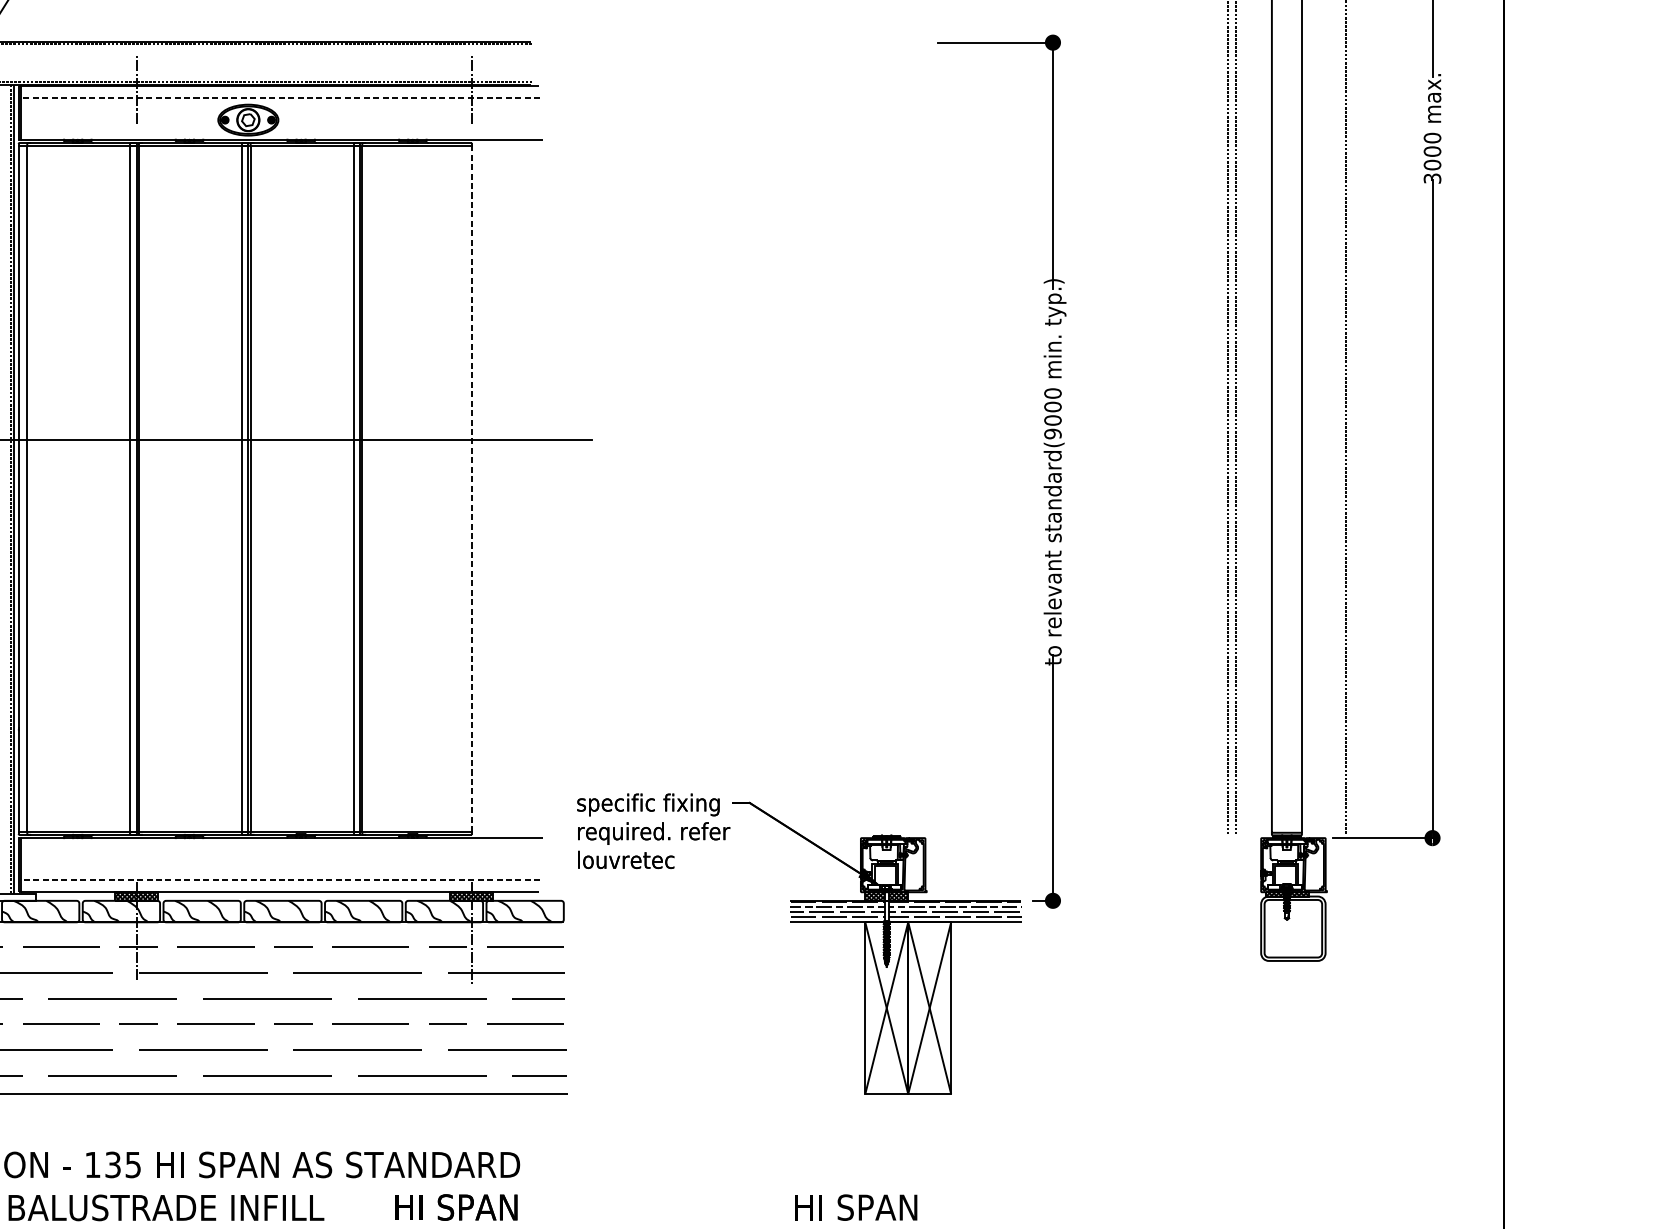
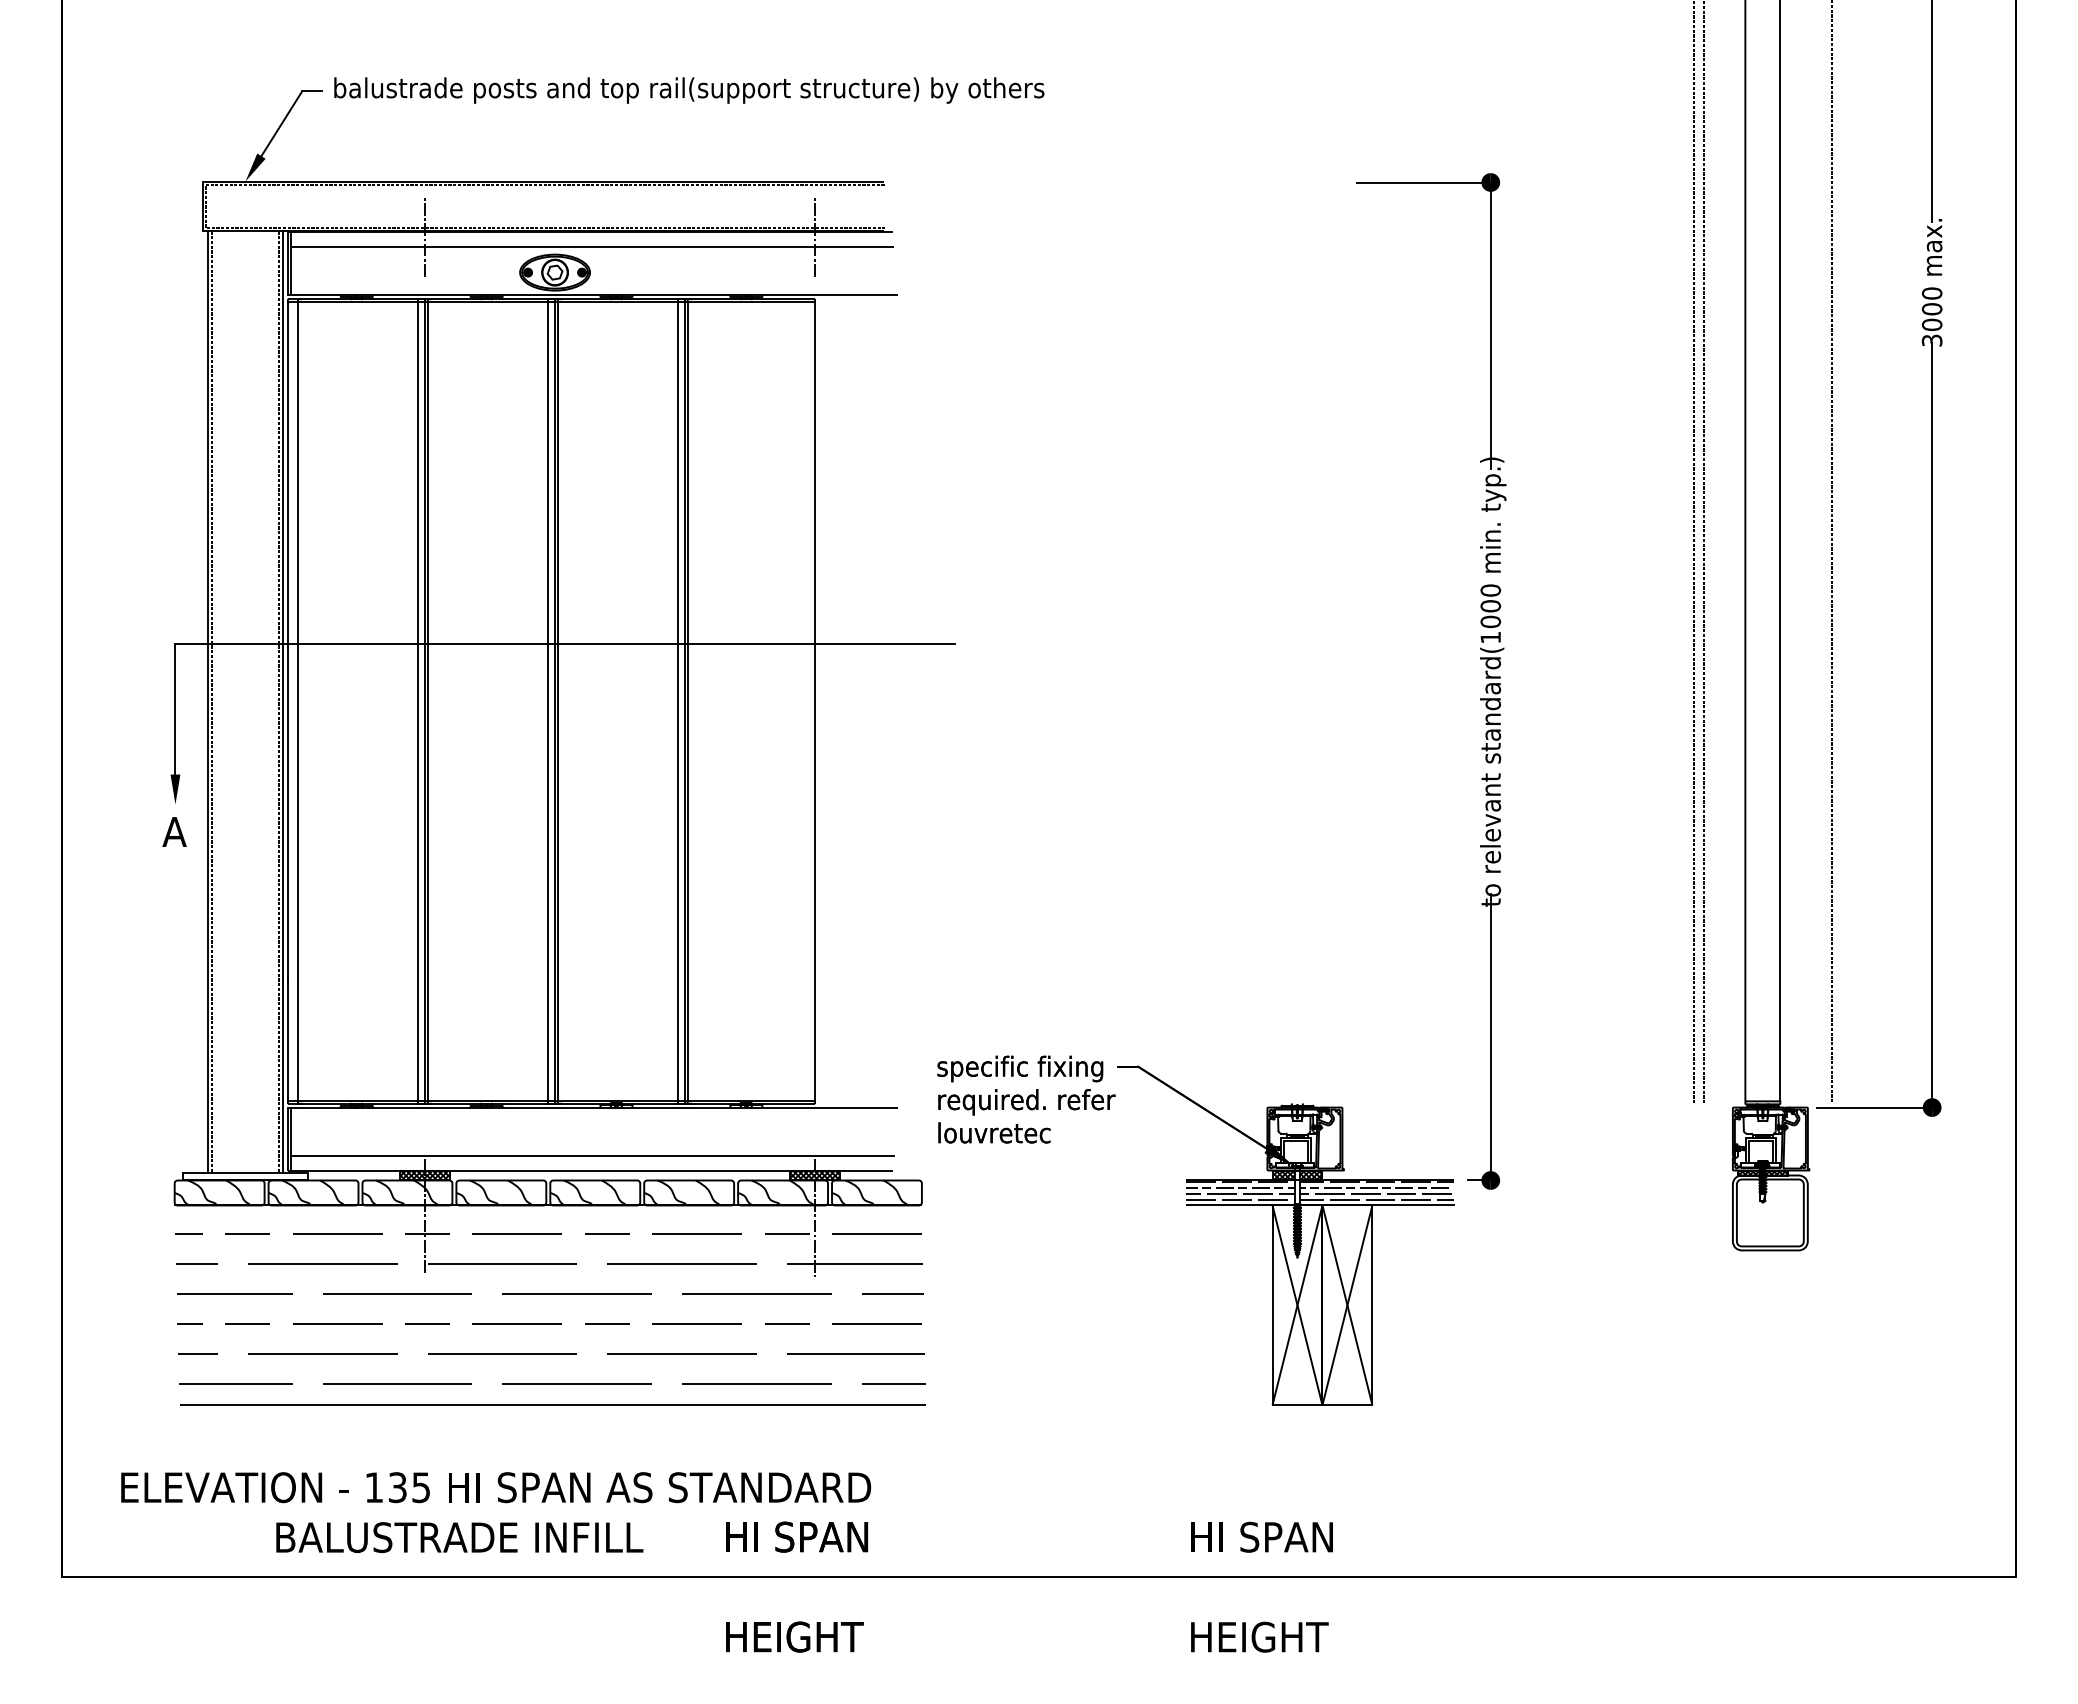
line: (280, 97) -> (592, 246), dashed -> solid
text: (1052, 433) -> (1490, 637), standard(9000 -> standard(1000
line: (471, 488) -> (814, 700), dashed -> solid
line: (280, 880) -> (592, 1156), dashed -> solid

